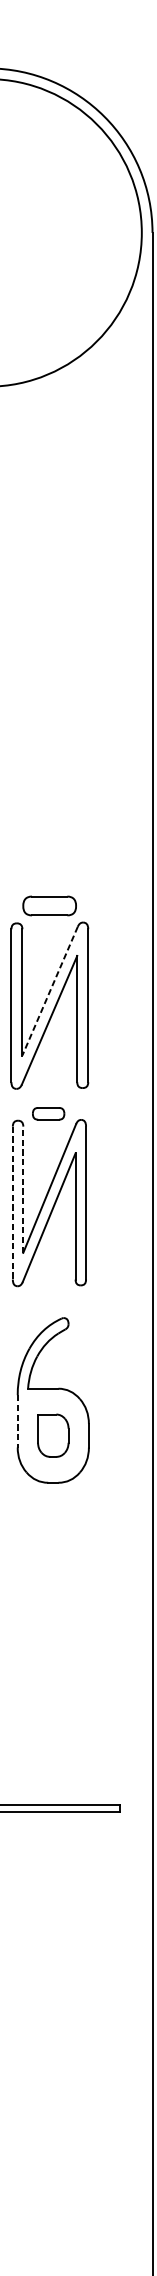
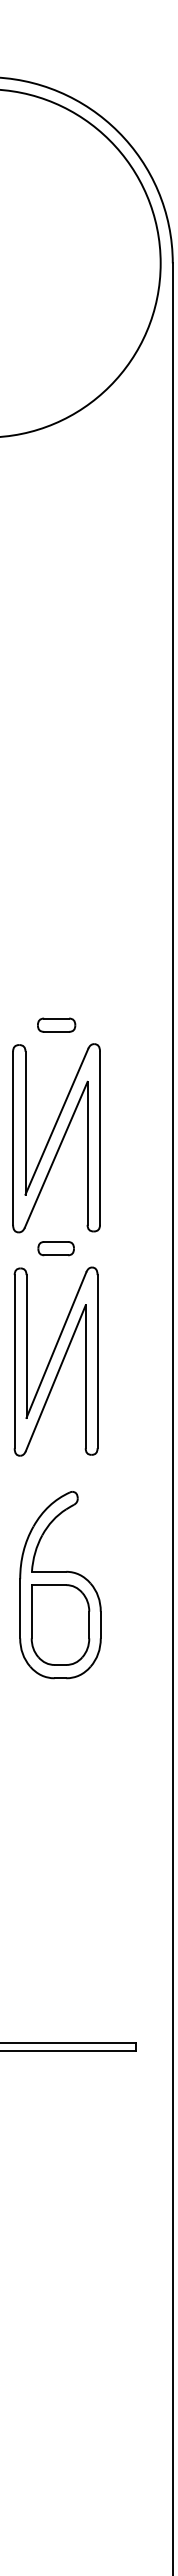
part: (49, 905) -> (56, 1024), size x0.62
line: (49, 991) -> (56, 1122), dashed -> solid
part: (48, 1113) -> (55, 1248), moved
line: (23, 1189) -> (26, 1346), dashed -> solid
line: (12, 1202) -> (14, 1361), dashed -> solid
line: (17, 1421) -> (20, 1608), dashed -> solid
part: (53, 1435) -> (60, 1624), size x1.67

